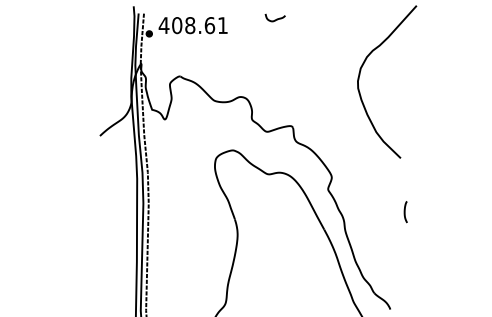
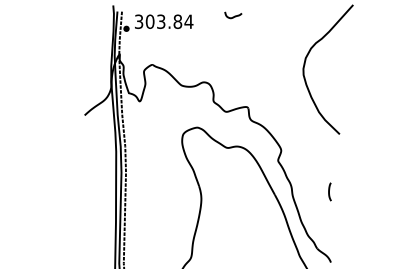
text: (192, 25) -> (163, 21), 408.61 -> 303.84
line: (405, 211) -> (329, 191), moved

